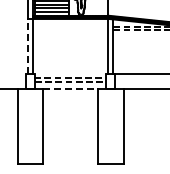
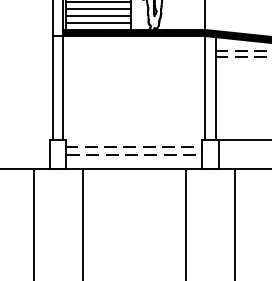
line: (27, 46) -> (52, 88), dashed -> solid
line: (71, 88) -> (136, 167), dashed -> solid

